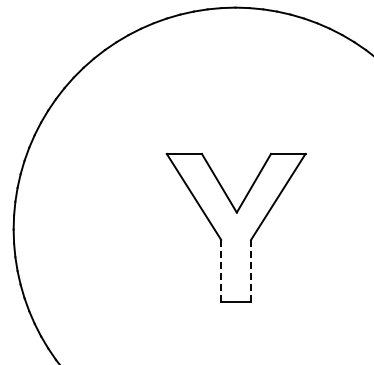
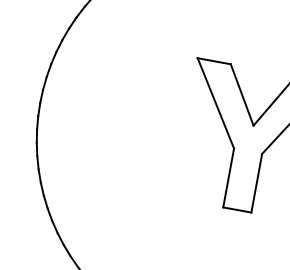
line: (221, 270) -> (229, 177), dashed -> solid
line: (251, 271) -> (257, 183), dashed -> solid

